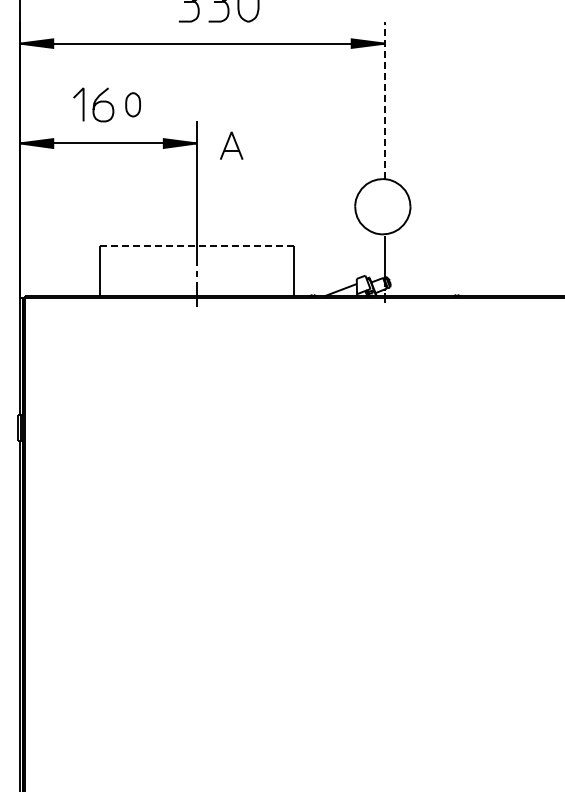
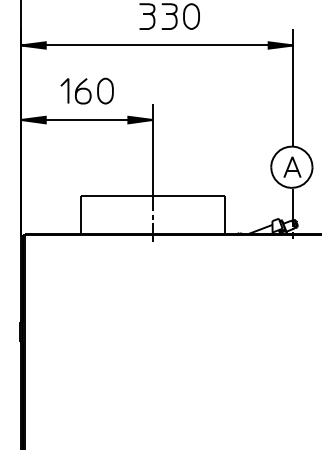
line: (384, 100) -> (293, 87), dashed -> solid
part: (132, 104) -> (104, 90), size x1.43
part: (231, 145) -> (292, 167), moved
line: (196, 245) -> (152, 196), dashed -> solid

